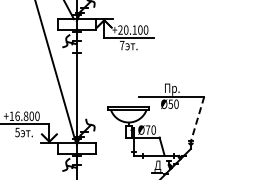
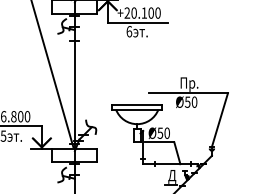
text: (122, 45) -> (129, 31), 7 -> 6
line: (197, 119) -> (219, 120), dashed -> solid
text: (147, 129) -> (159, 132), Ø70 -> Ø50

